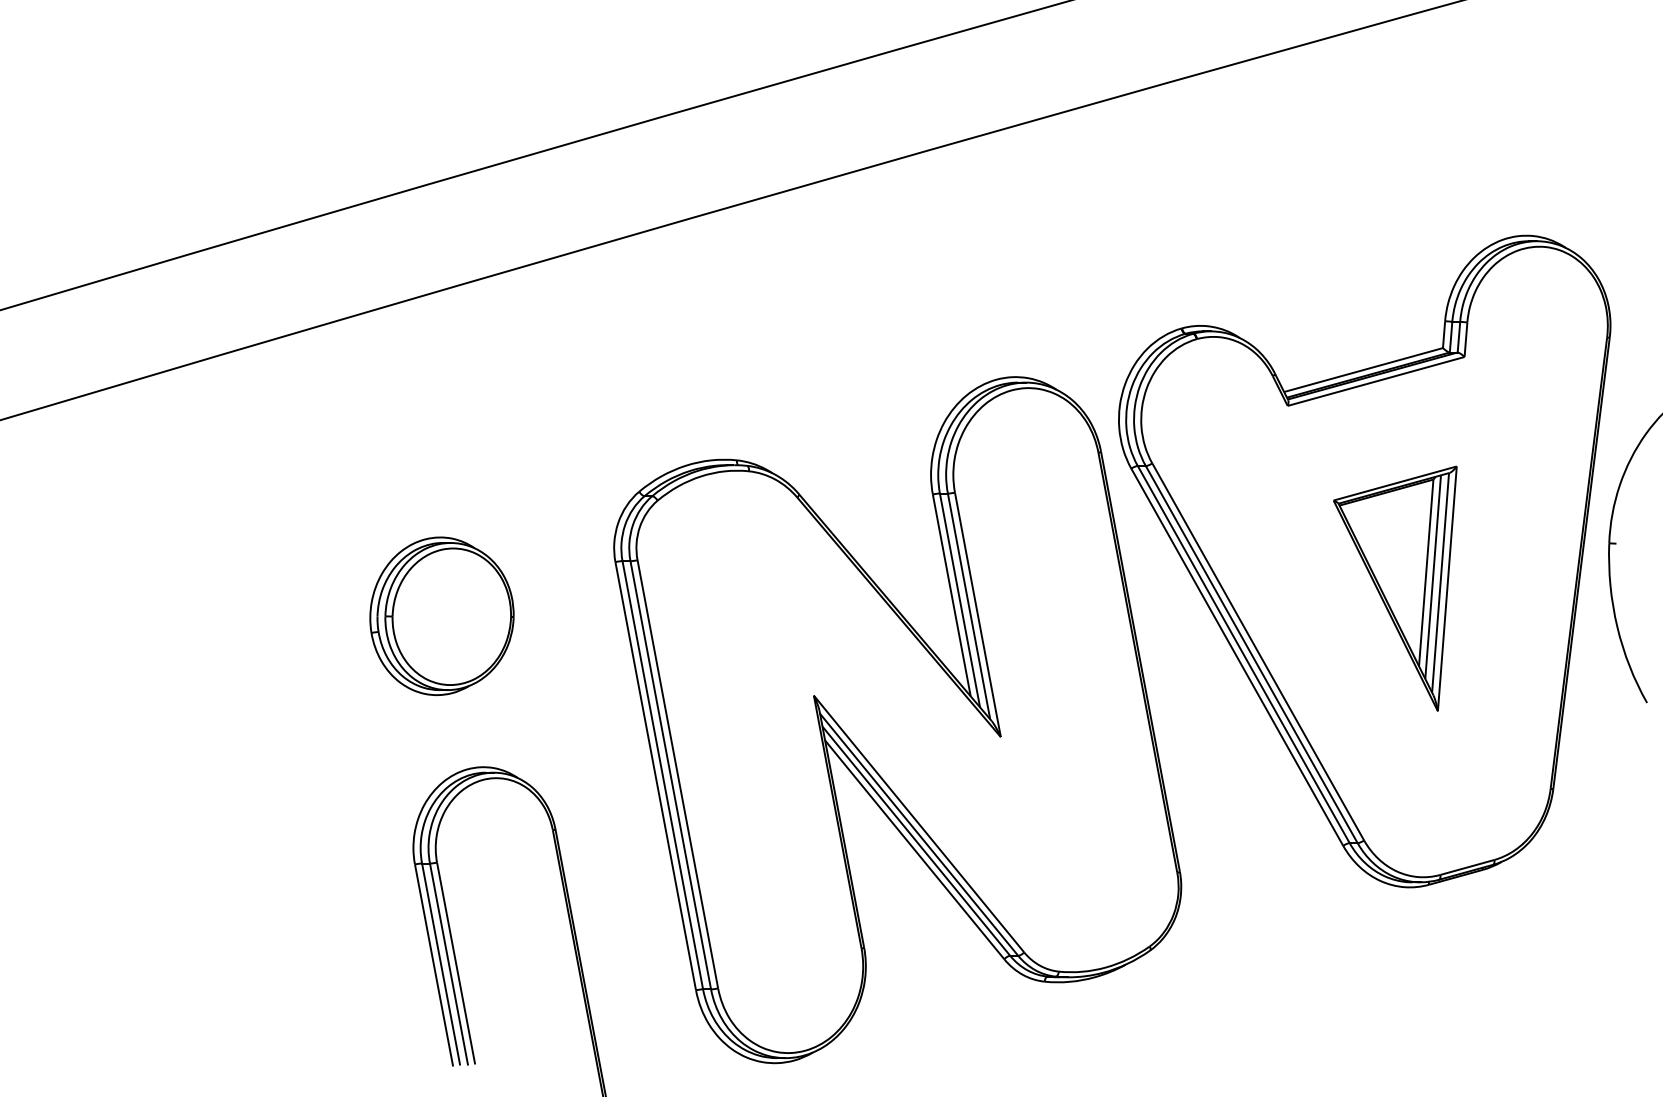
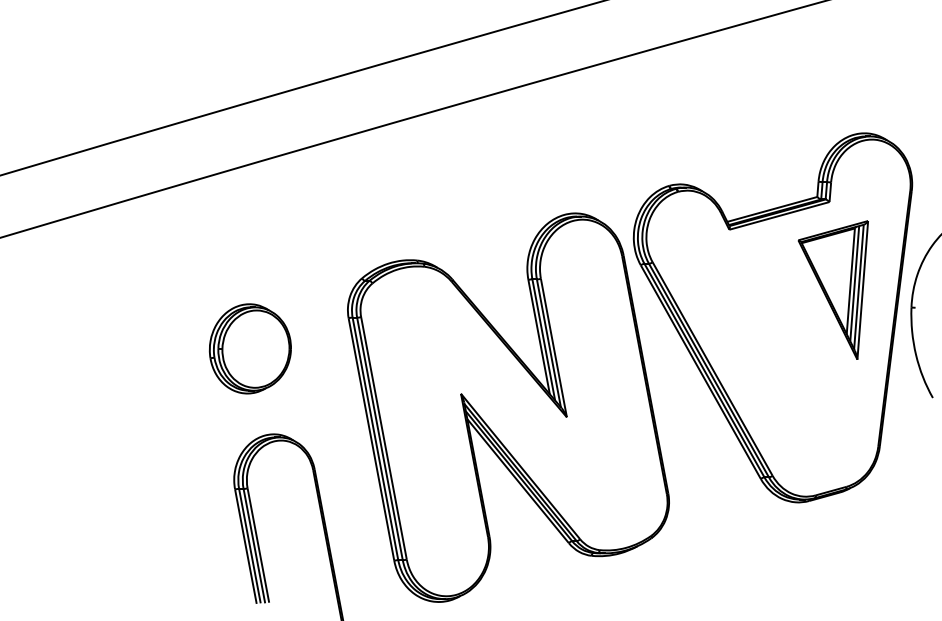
part: (1393, 587) -> (832, 289), moved

